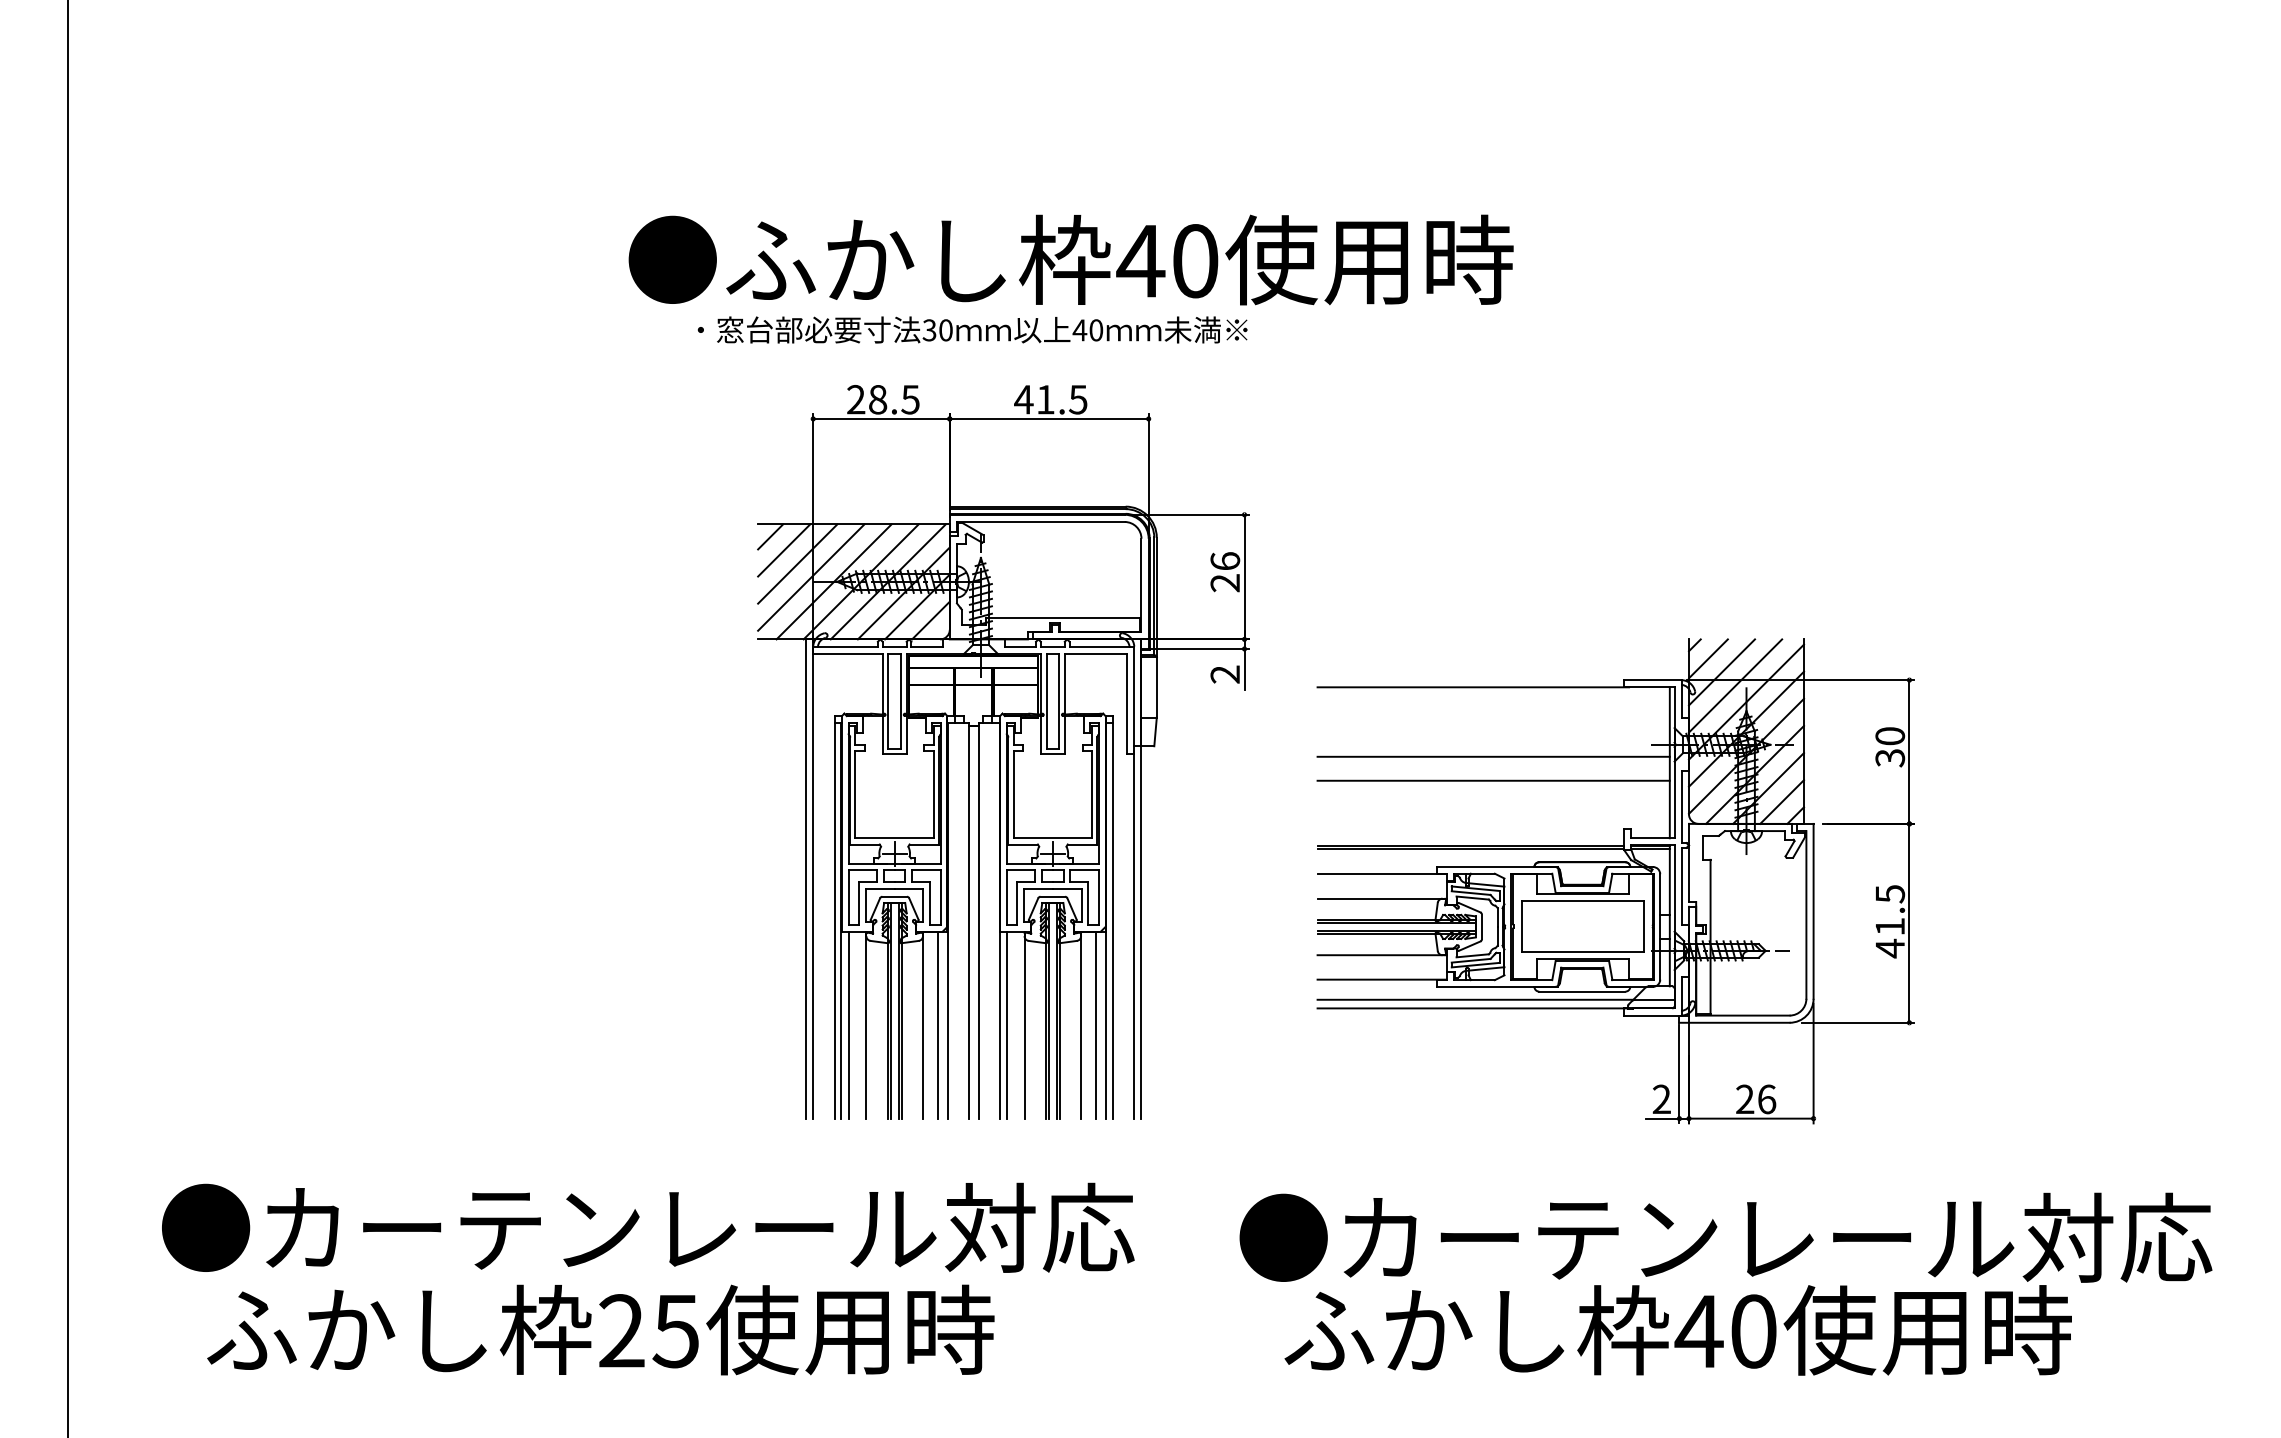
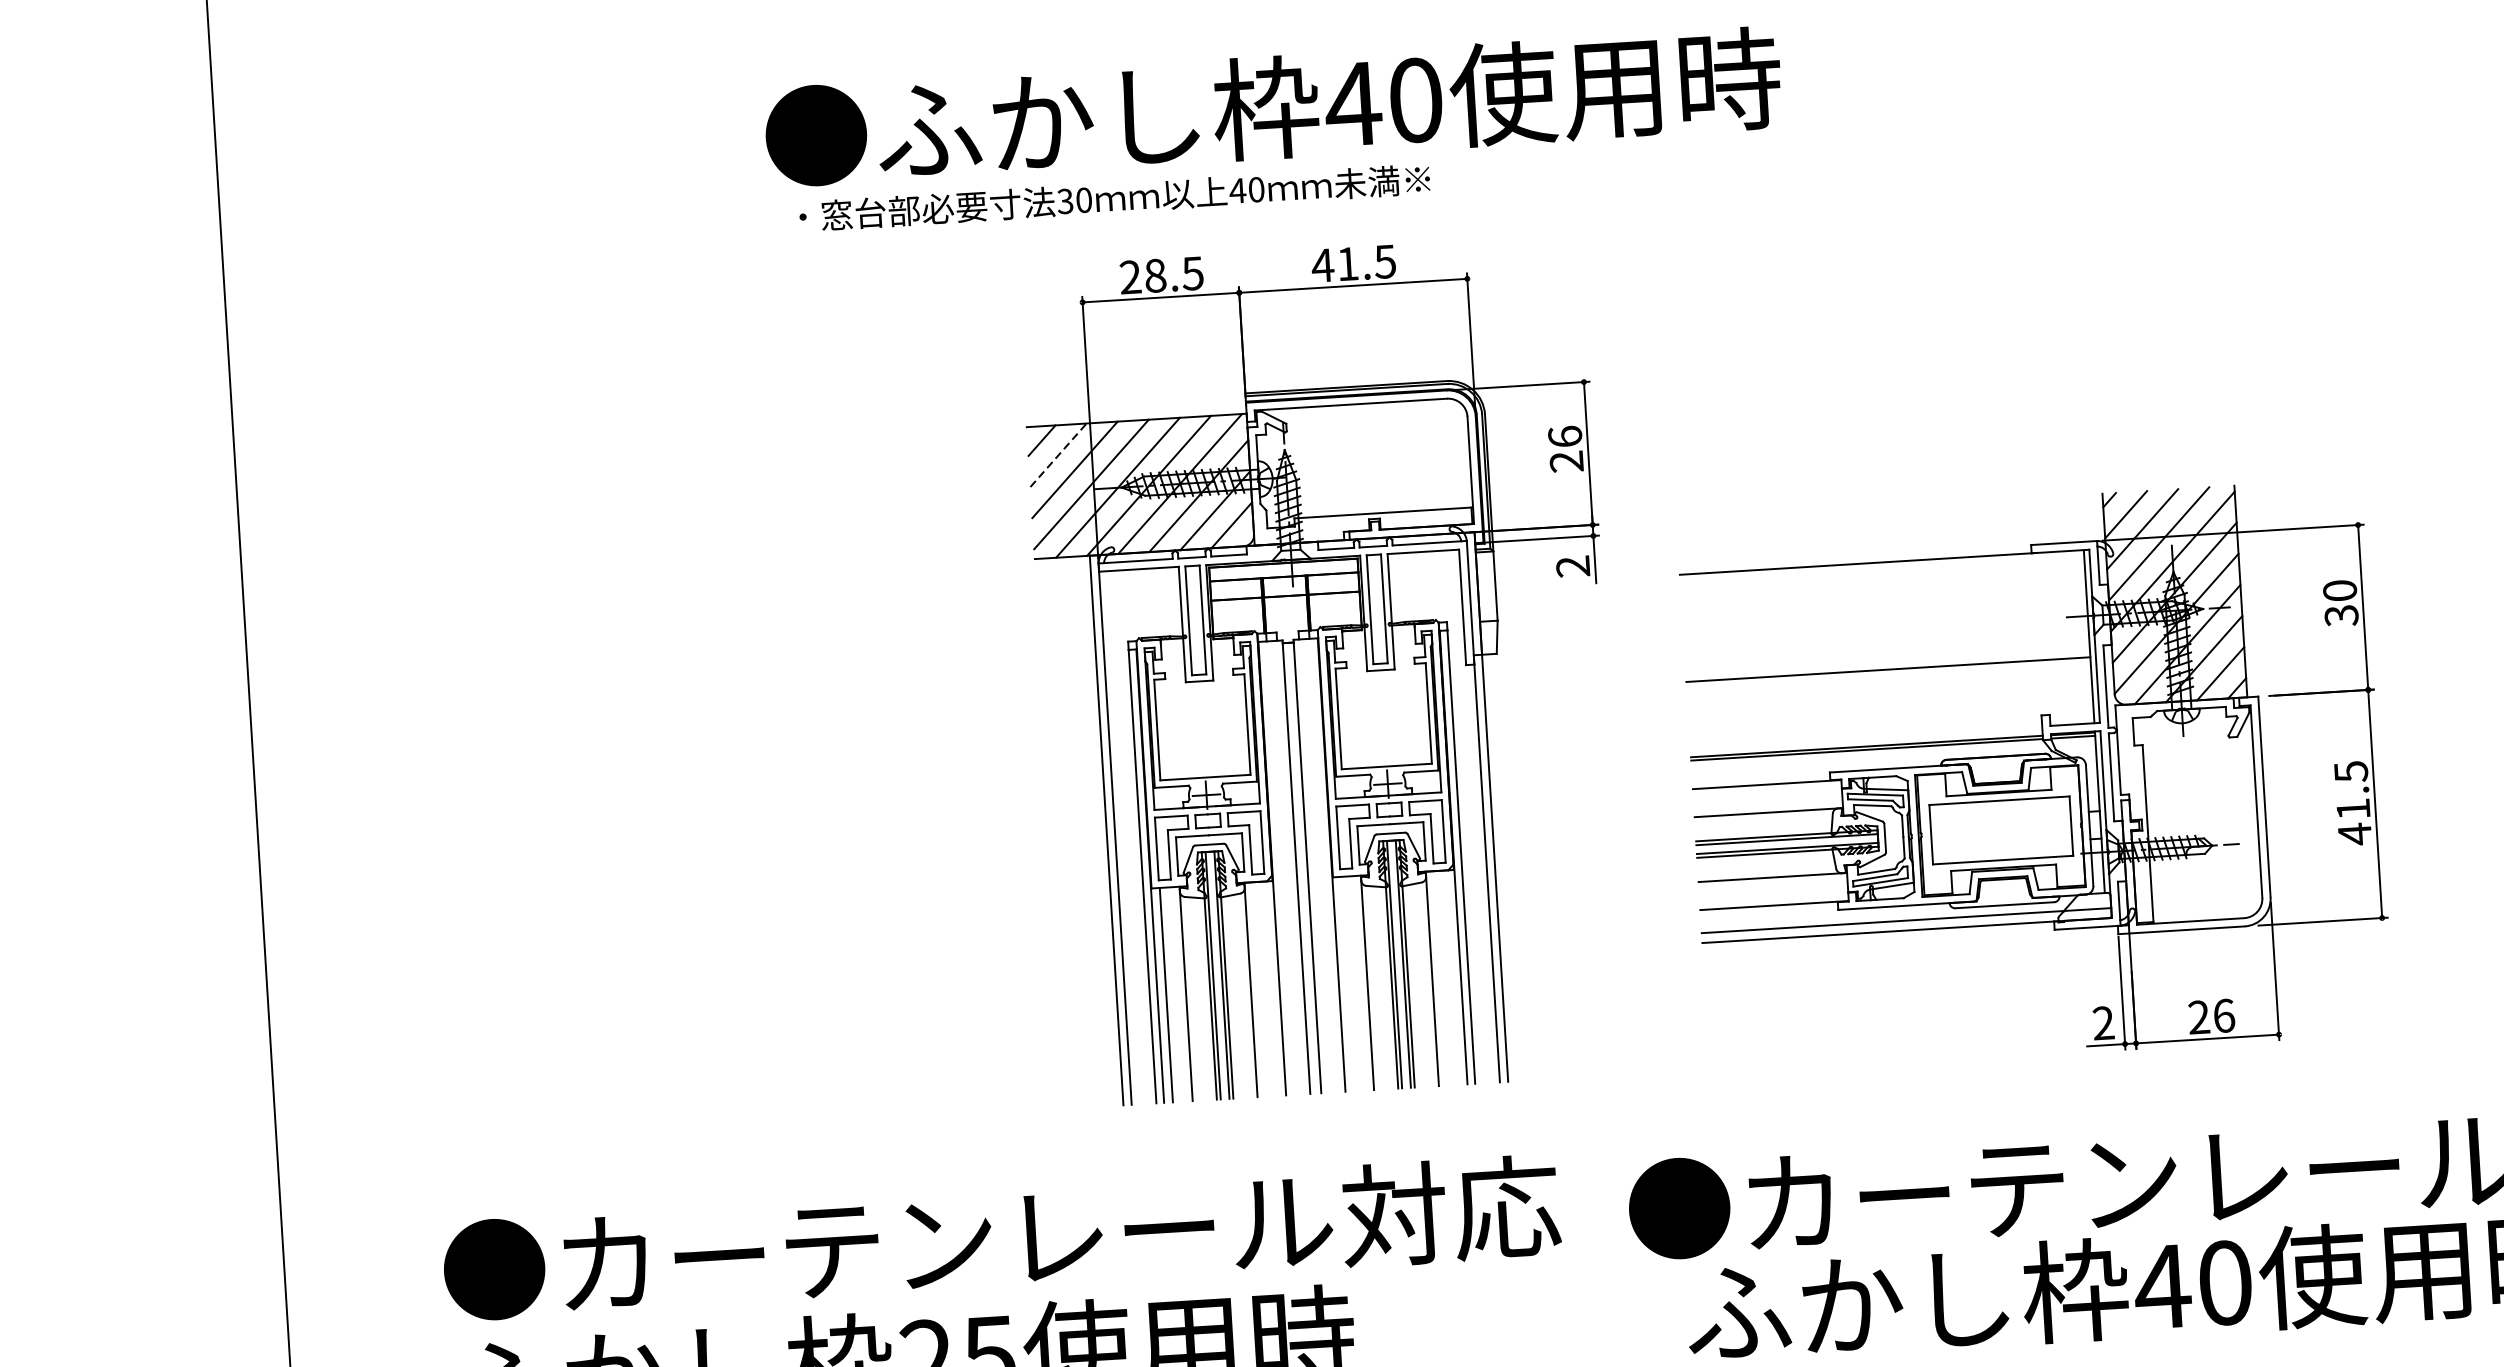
text: (1070, 259) -> (1272, 107), moved
text: (972, 329) -> (1114, 197), moved
line: (784, 550) -> (1058, 455), solid -> dashed
line: (1493, 756) -> (1886, 641), removed
line: (938, 1024) -> (1268, 988), removed
line: (1007, 1024) -> (1347, 983), removed
line: (1096, 1024) -> (1449, 977), removed
text: (648, 1227) -> (1002, 1238), moved

